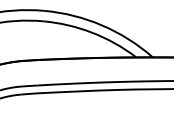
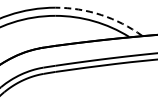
arc: (102, 24) -> (101, 14), solid -> dashed

